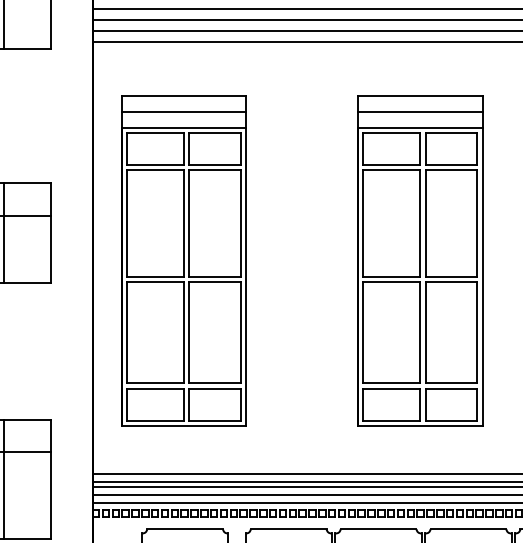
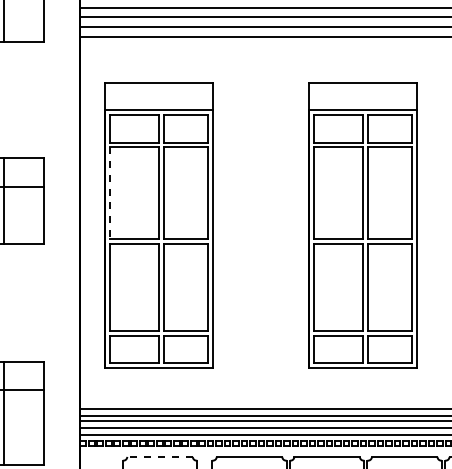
line: (183, 111) -> (158, 96), removed
line: (420, 111) -> (363, 96), removed
line: (126, 224) -> (109, 193), solid -> dashed
line: (185, 528) -> (160, 456), solid -> dashed

